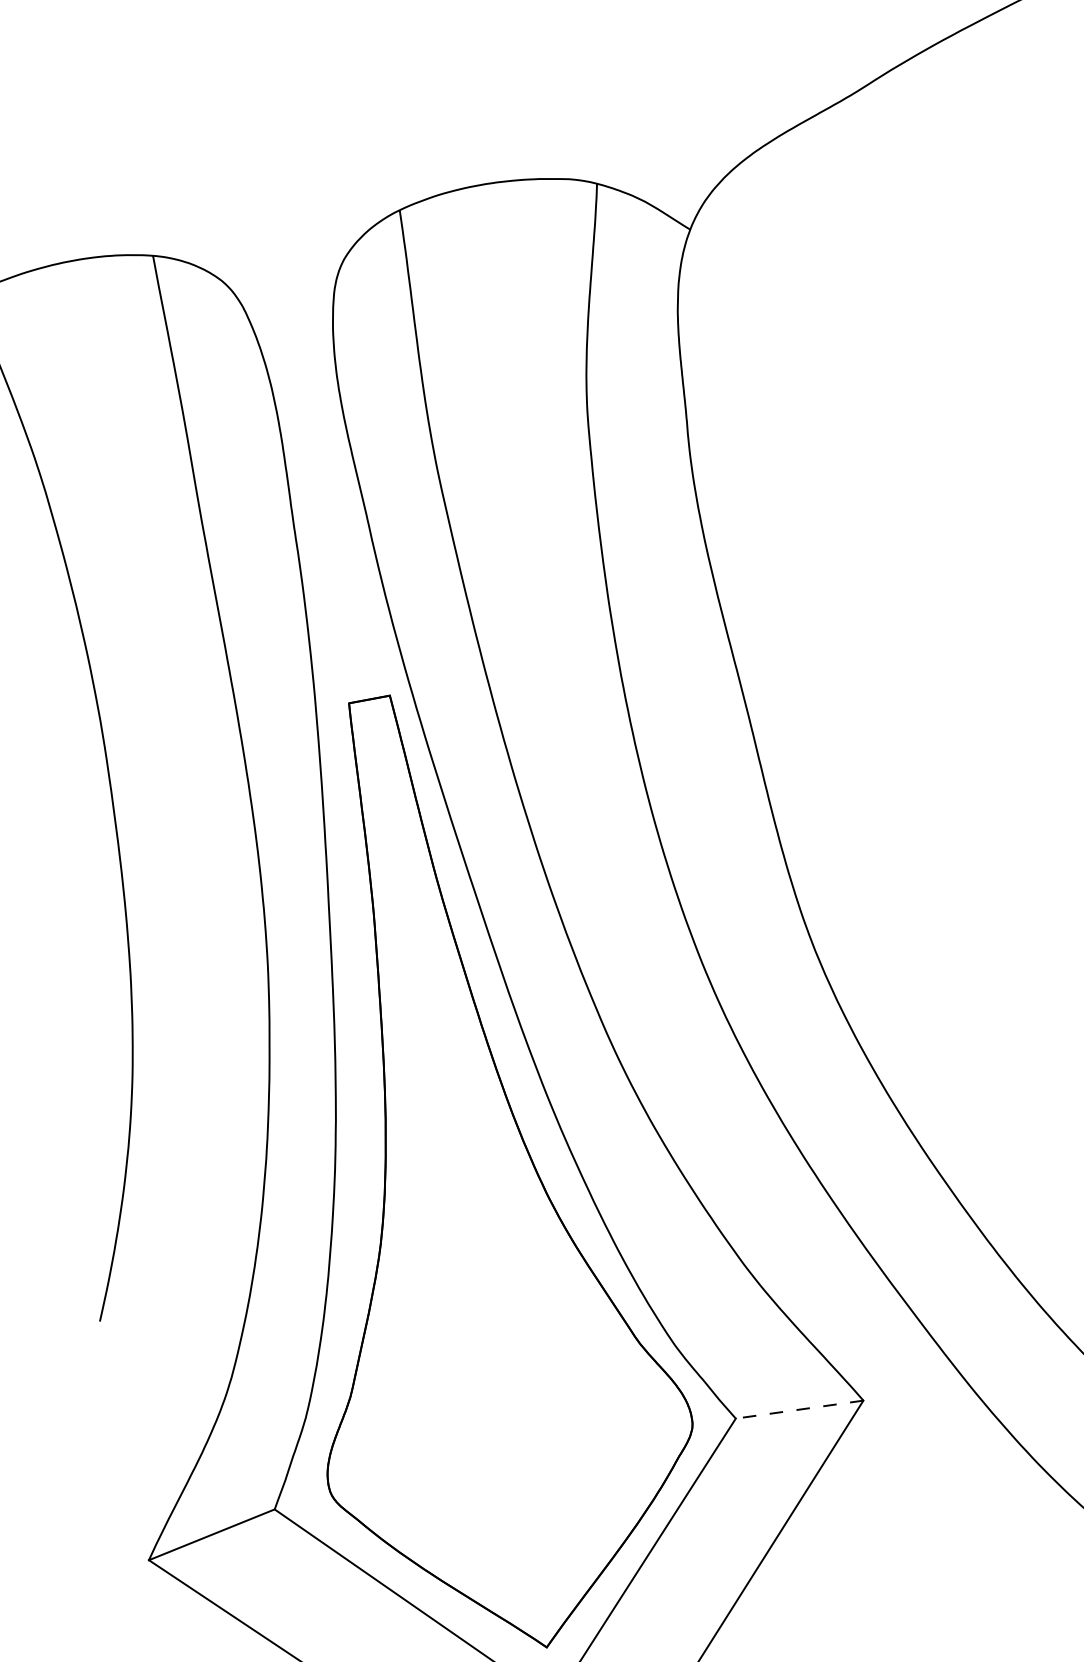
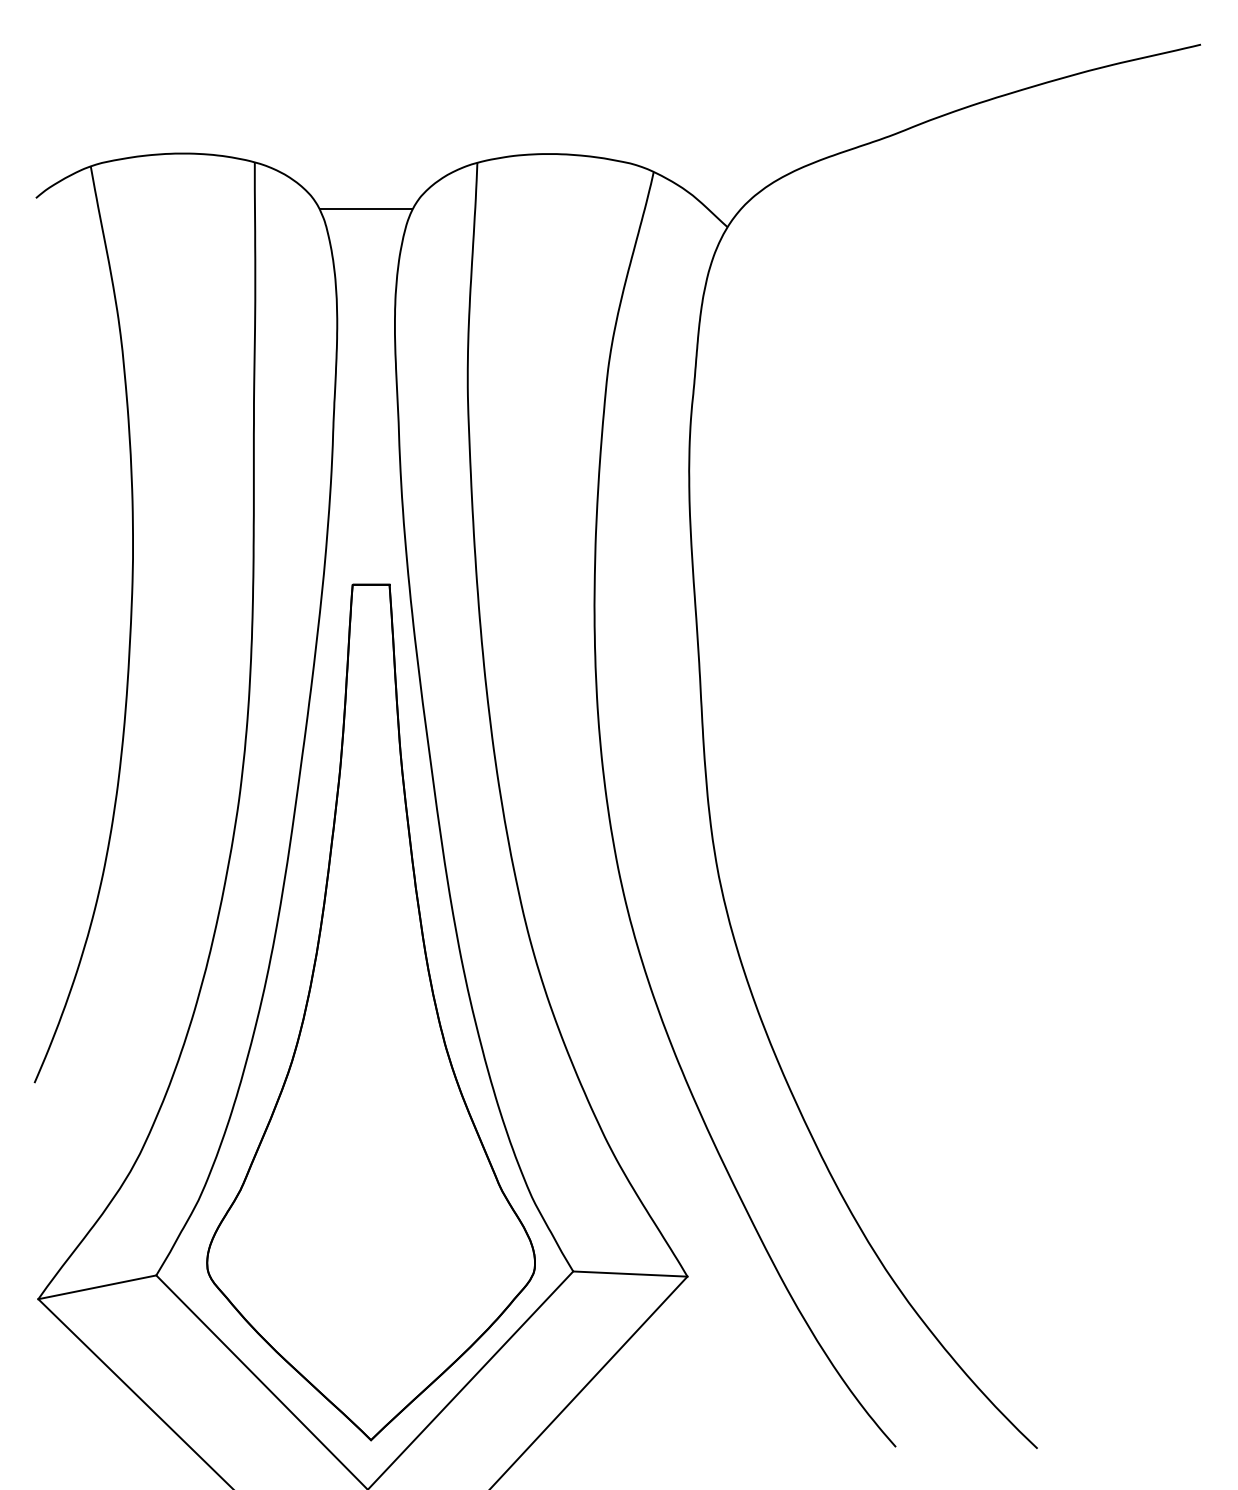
line: (285, 285) -> (365, 209), added
line: (798, 1410) -> (629, 1274), dashed -> solid

